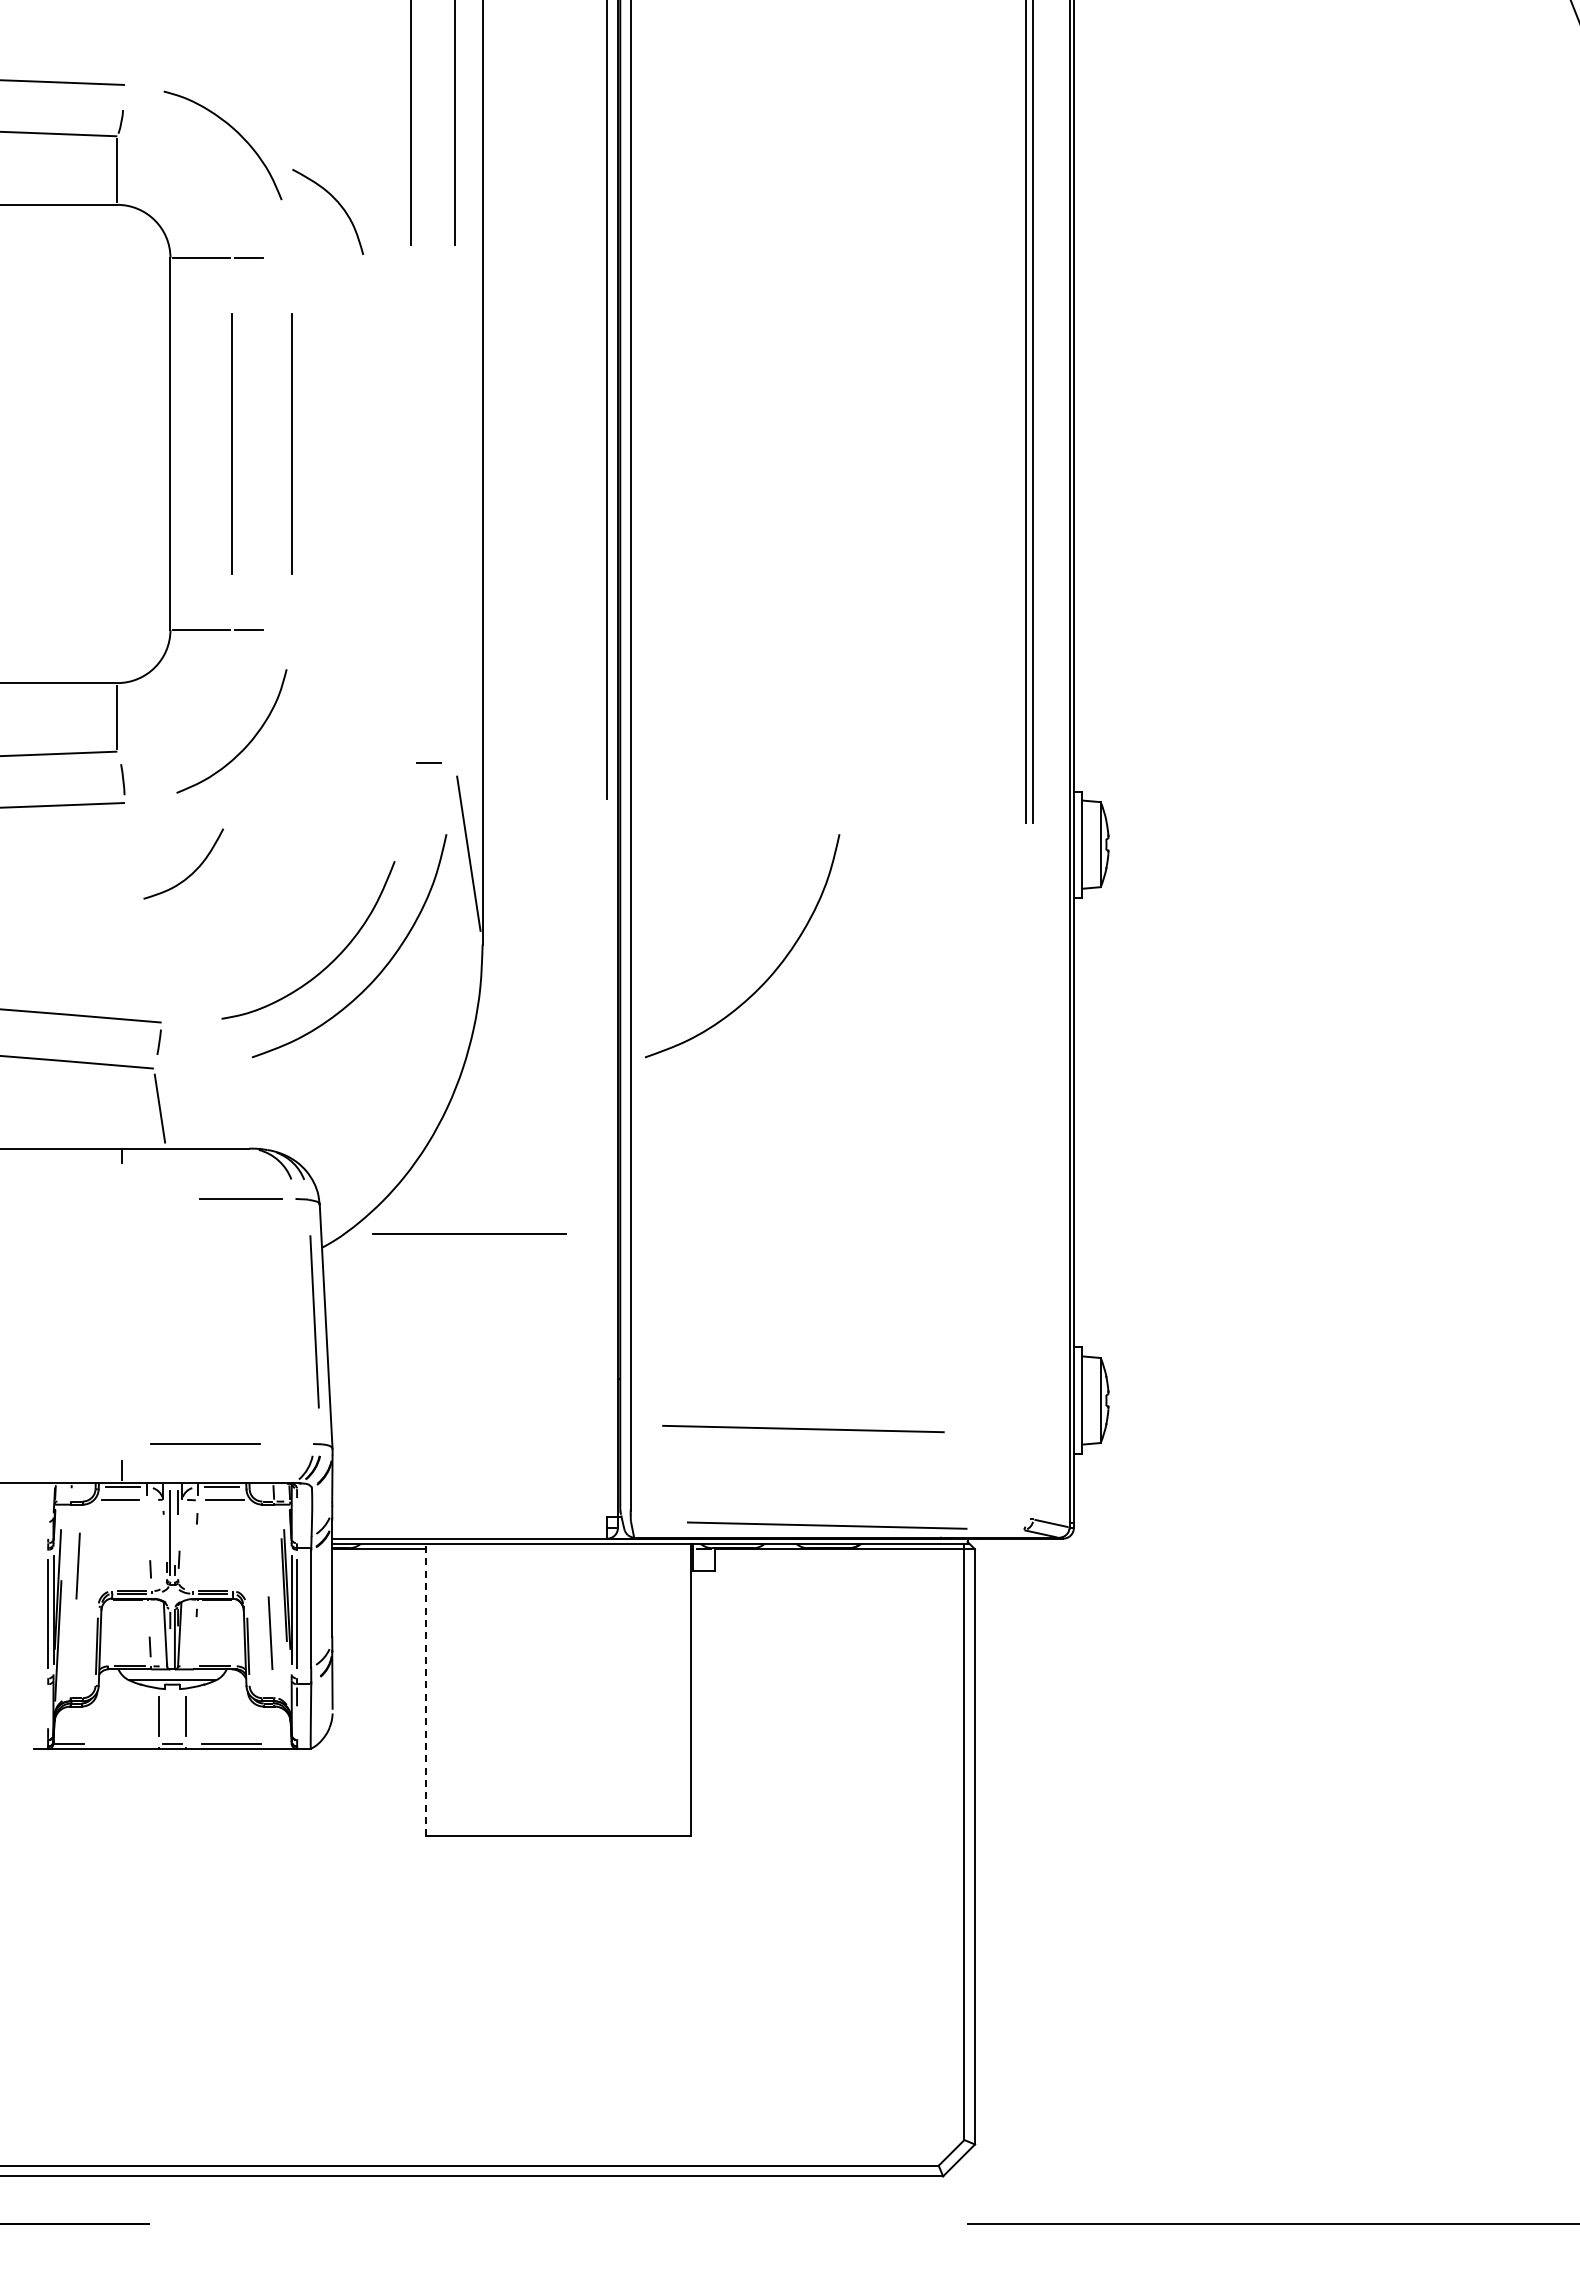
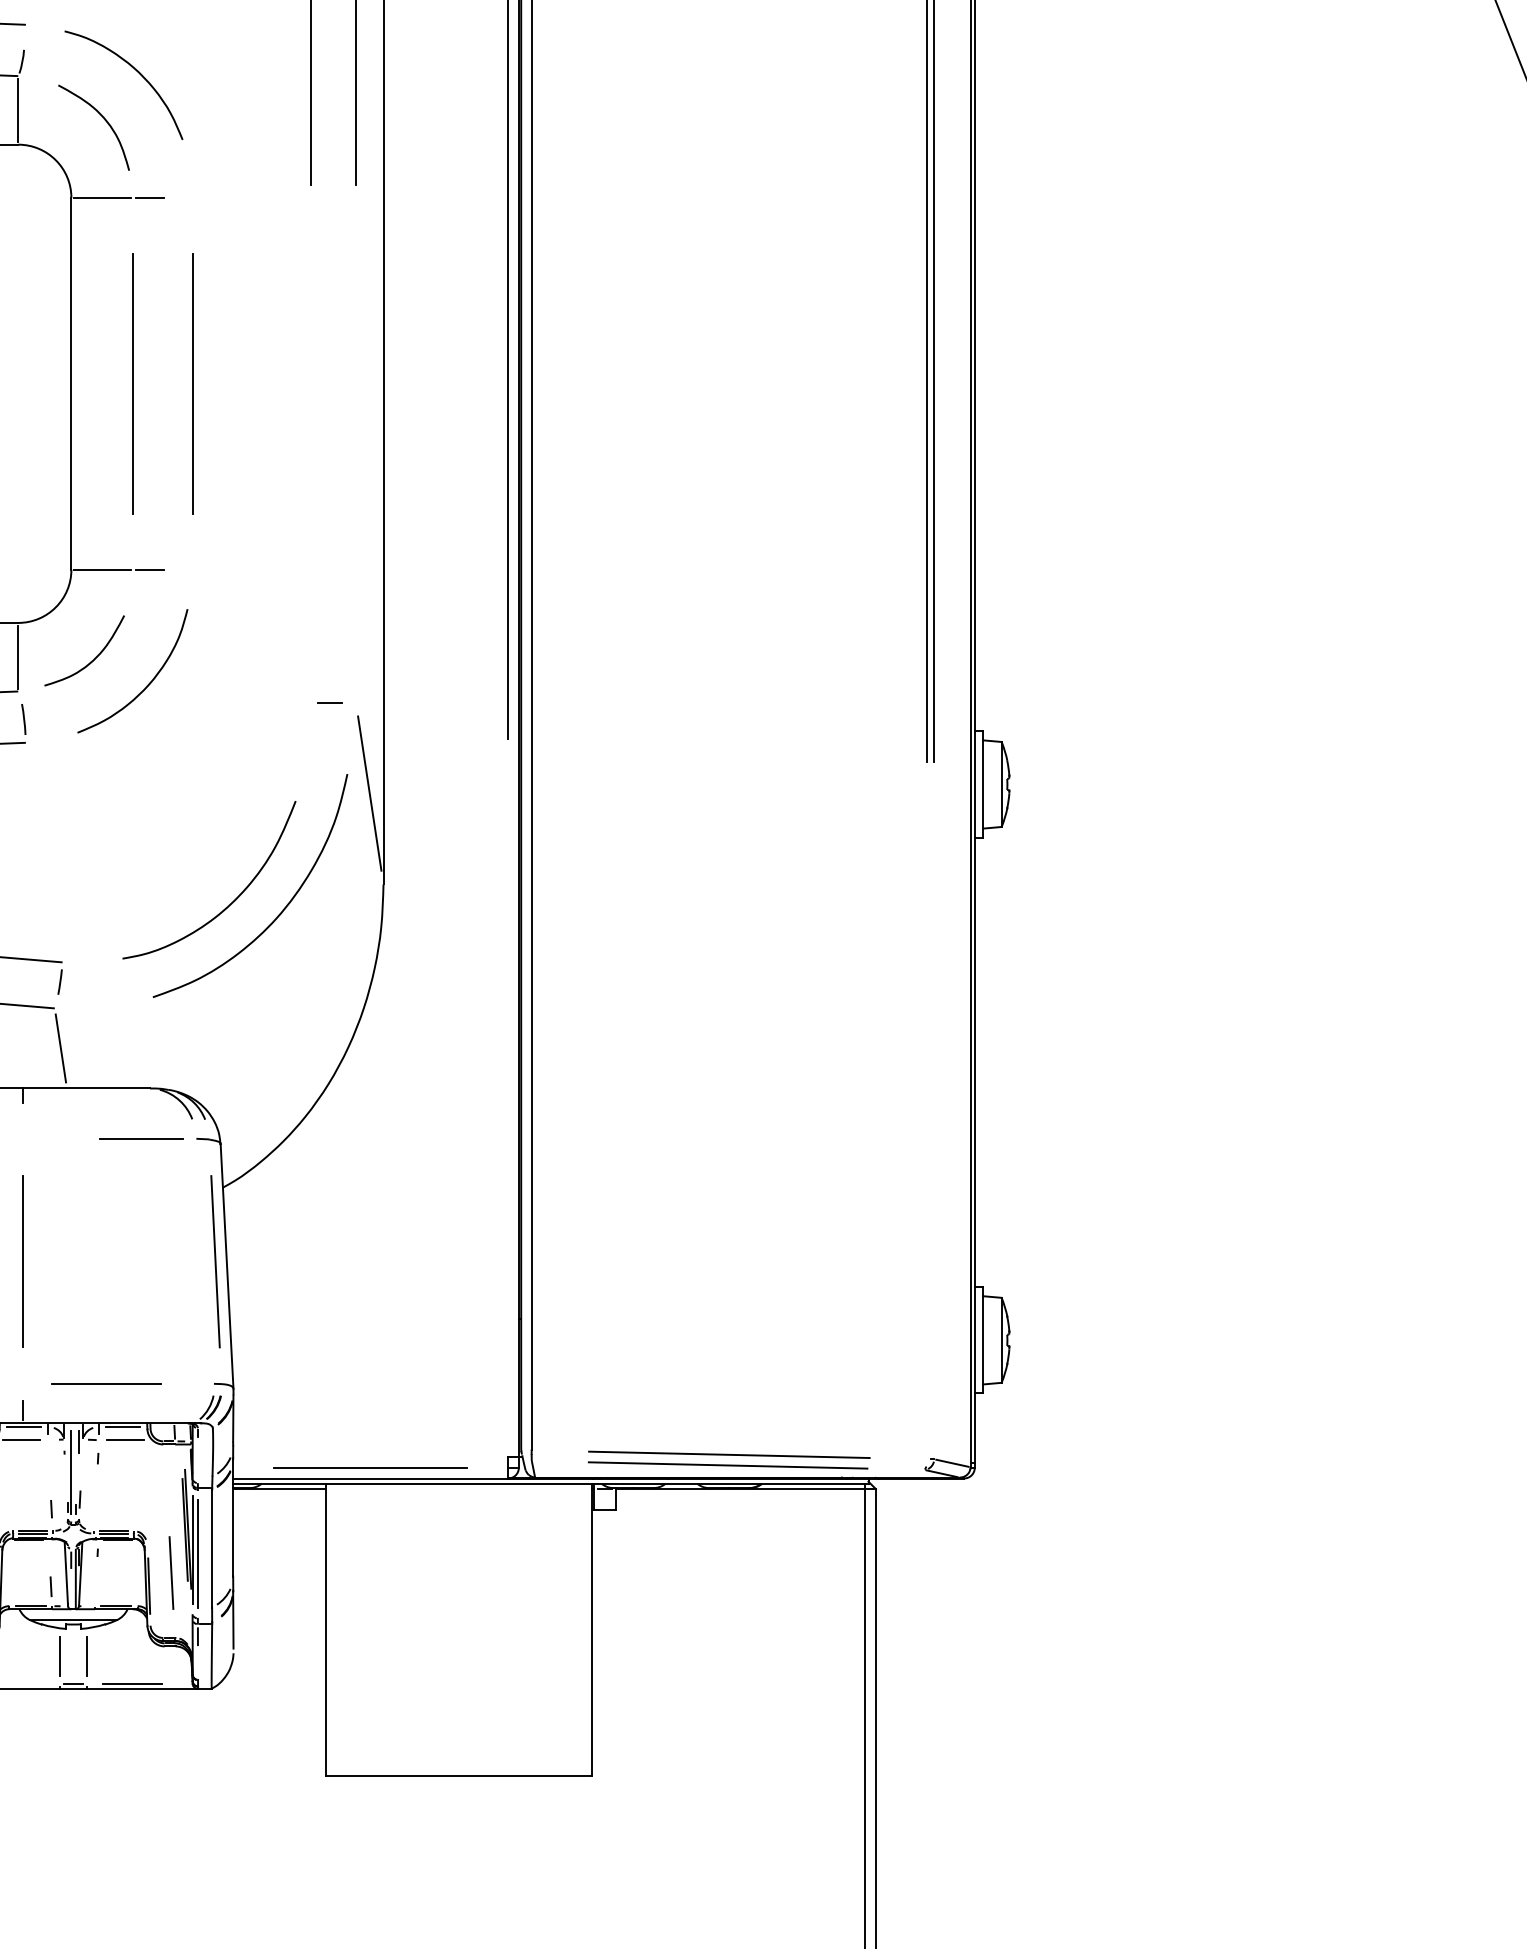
curve: (337, 203) -> (103, 119), moved
curve: (192, 872) -> (93, 659), moved
curve: (770, 974) -> (671, 914), removed
line: (469, 1233) -> (370, 1467), moved
line: (122, 1321) -> (23, 1261), added
line: (803, 1429) -> (729, 1455), moved
line: (425, 1689) -> (326, 1629), dashed -> solid

